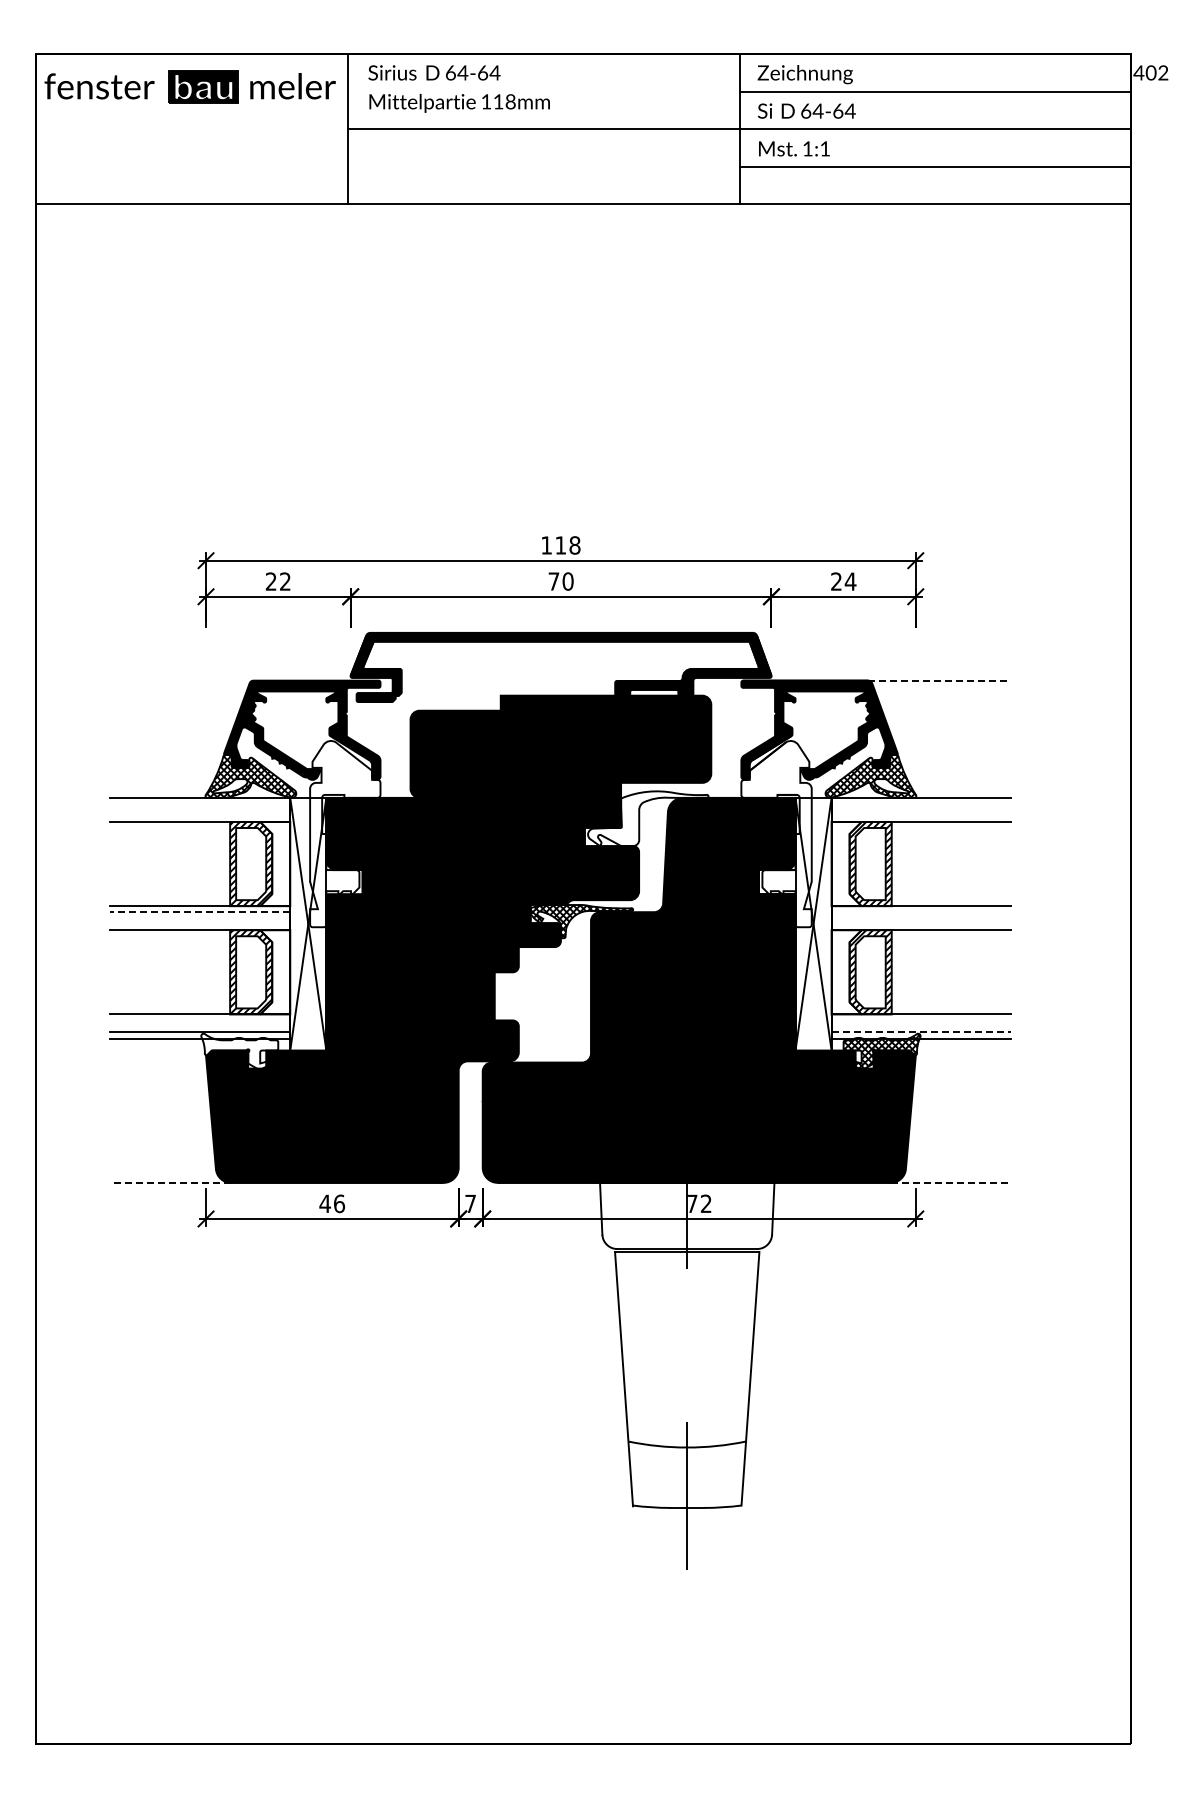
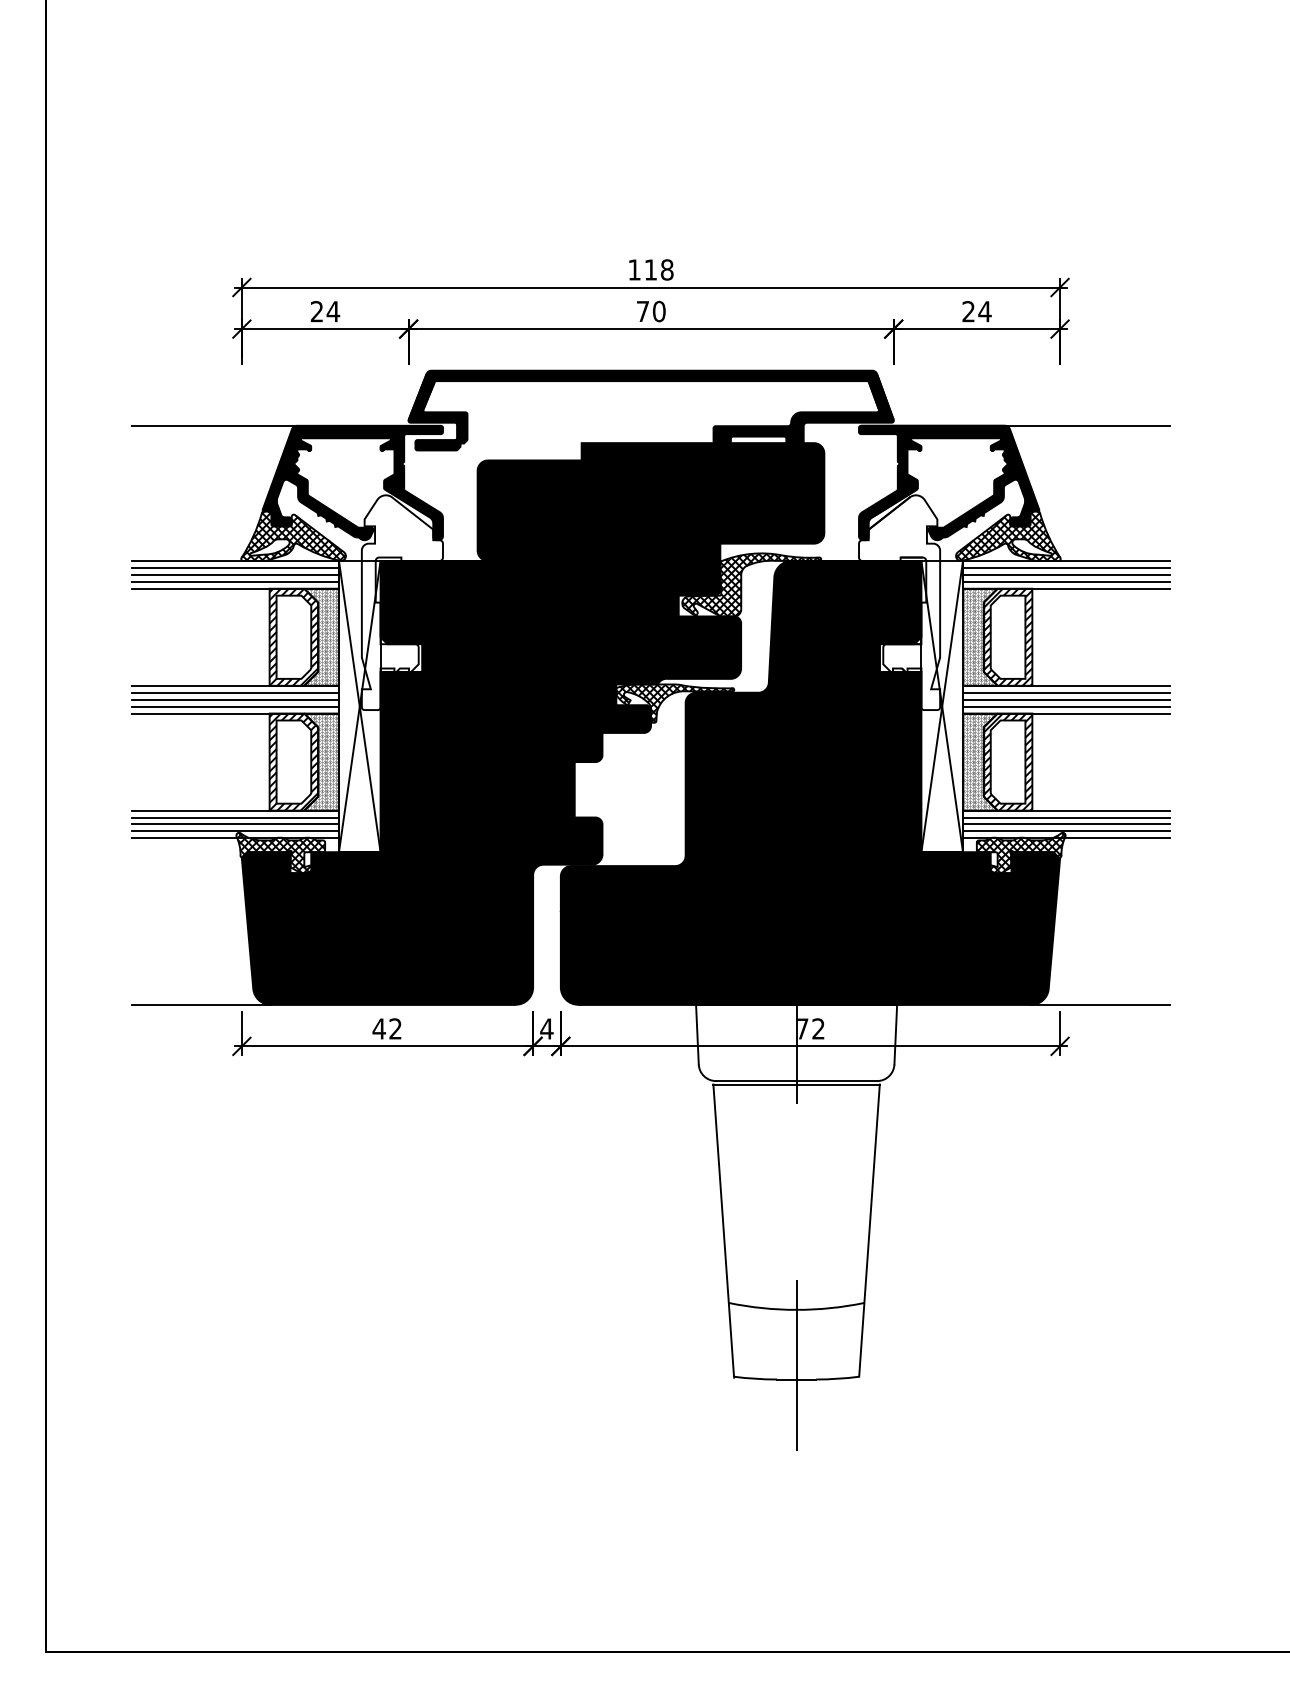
text: (285, 581) -> (333, 311), 22 -> 24
line: (181, 680) -> (213, 425), added
line: (939, 680) -> (1087, 425), dashed -> solid
line: (200, 803) -> (235, 567), added
line: (921, 803) -> (1066, 567), added
line: (200, 809) -> (235, 574), added
line: (921, 809) -> (1066, 574), added
line: (200, 815) -> (235, 581), added
line: (921, 815) -> (1066, 581), added
hatch: (647, 818) -> (750, 584), added
hatch: (276, 863) -> (323, 636), added
hatch: (845, 863) -> (979, 636), added
line: (200, 912) -> (235, 693), dashed -> solid
line: (921, 912) -> (1066, 693), added
line: (200, 918) -> (235, 700), added
line: (921, 918) -> (1066, 700), added
line: (200, 924) -> (235, 706), added
line: (921, 924) -> (1066, 706), added
hatch: (276, 972) -> (323, 762), added
hatch: (845, 972) -> (979, 762), added
line: (200, 1020) -> (235, 817), added
line: (921, 1020) -> (1066, 817), added
line: (200, 1026) -> (235, 824), added
line: (921, 1026) -> (1066, 824), added
line: (921, 1032) -> (1066, 831), dashed -> solid
hatch: (240, 1051) -> (281, 853), added
line: (170, 1182) -> (200, 1004), dashed -> solid
line: (951, 1182) -> (1101, 1004), dashed -> solid
text: (339, 1203) -> (395, 1028), 46 -> 42
text: (470, 1203) -> (546, 1028), 7 -> 4

